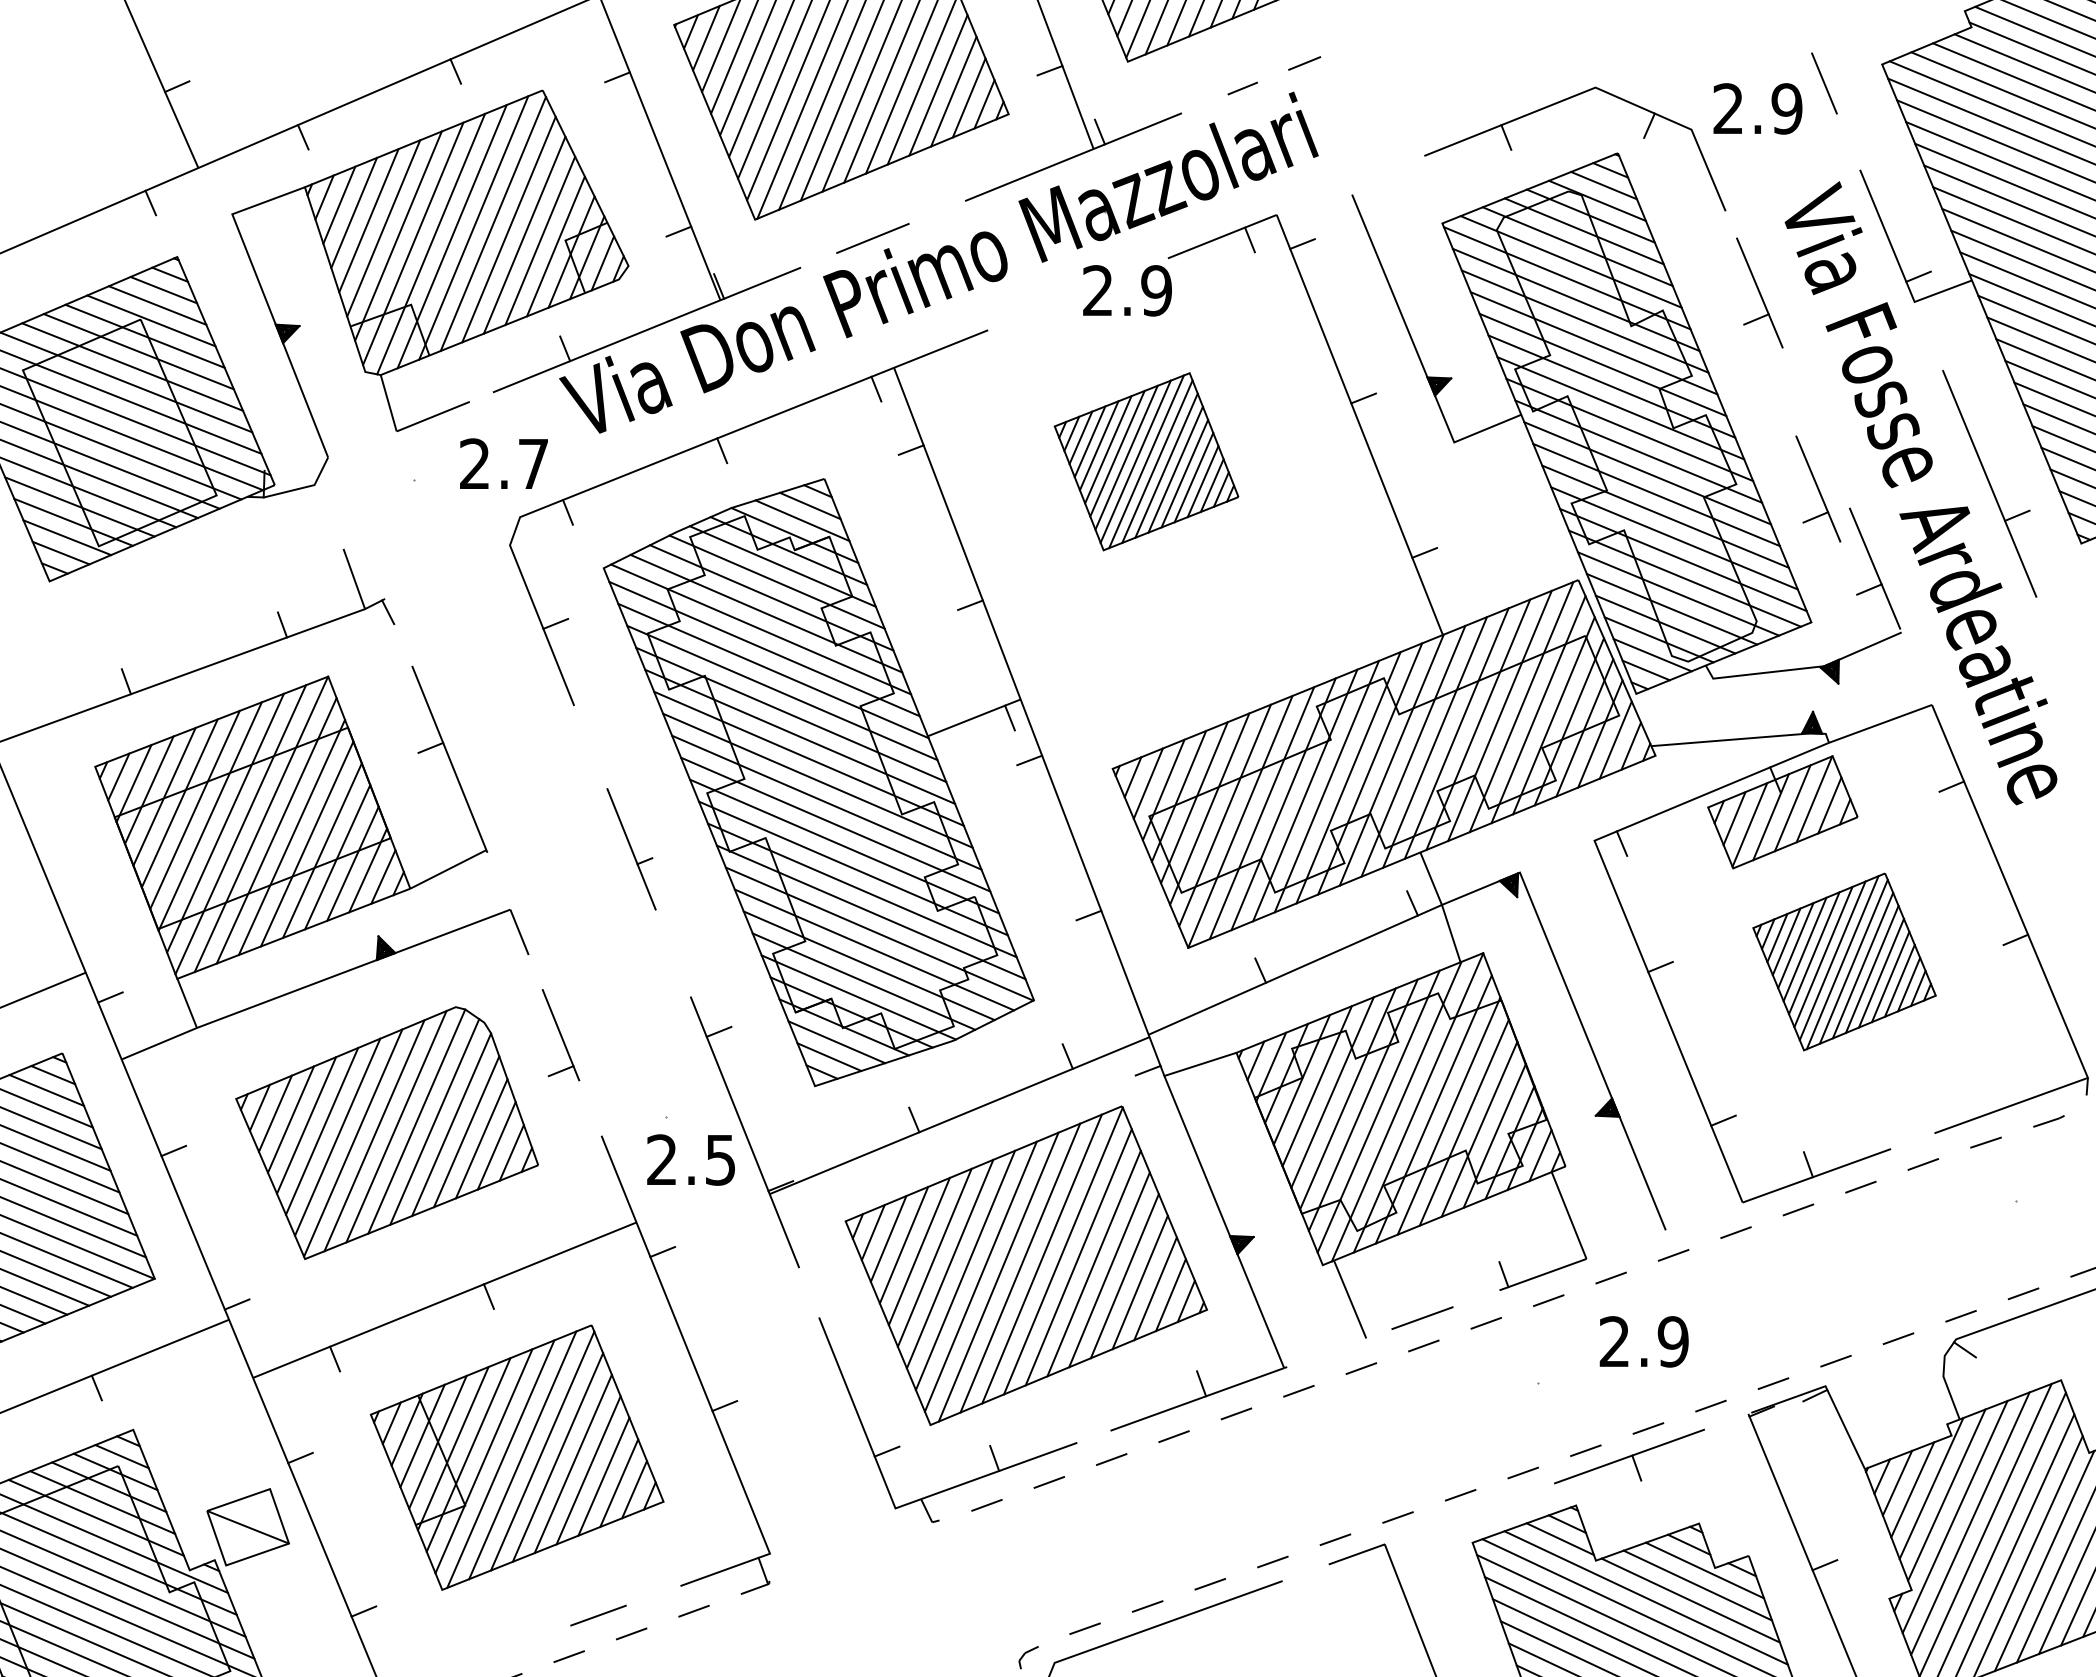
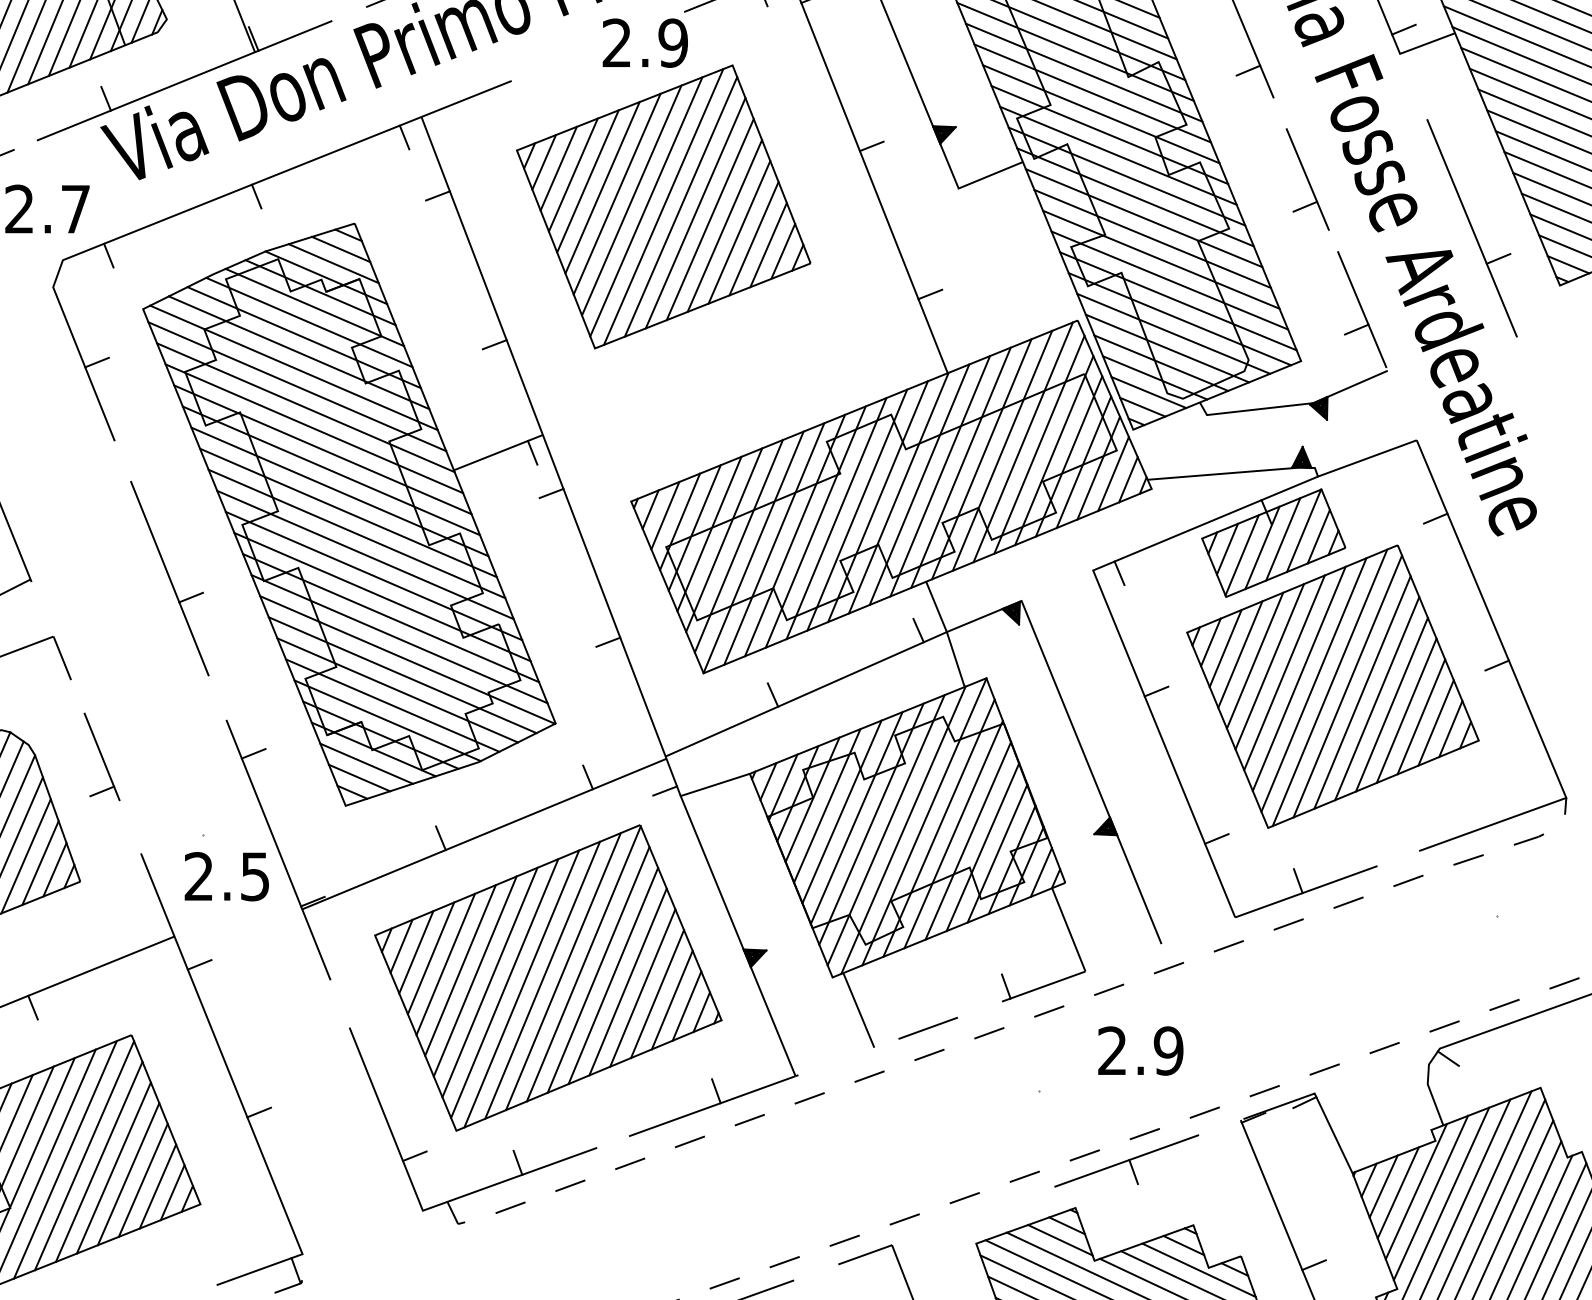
part: (1146, 461) -> (663, 206), size x1.67
part: (1818, 488) -> (1307, 179), moved
part: (631, 849) -> (169, 578), size x1.67
part: (1844, 961) -> (1332, 686), size x1.67

